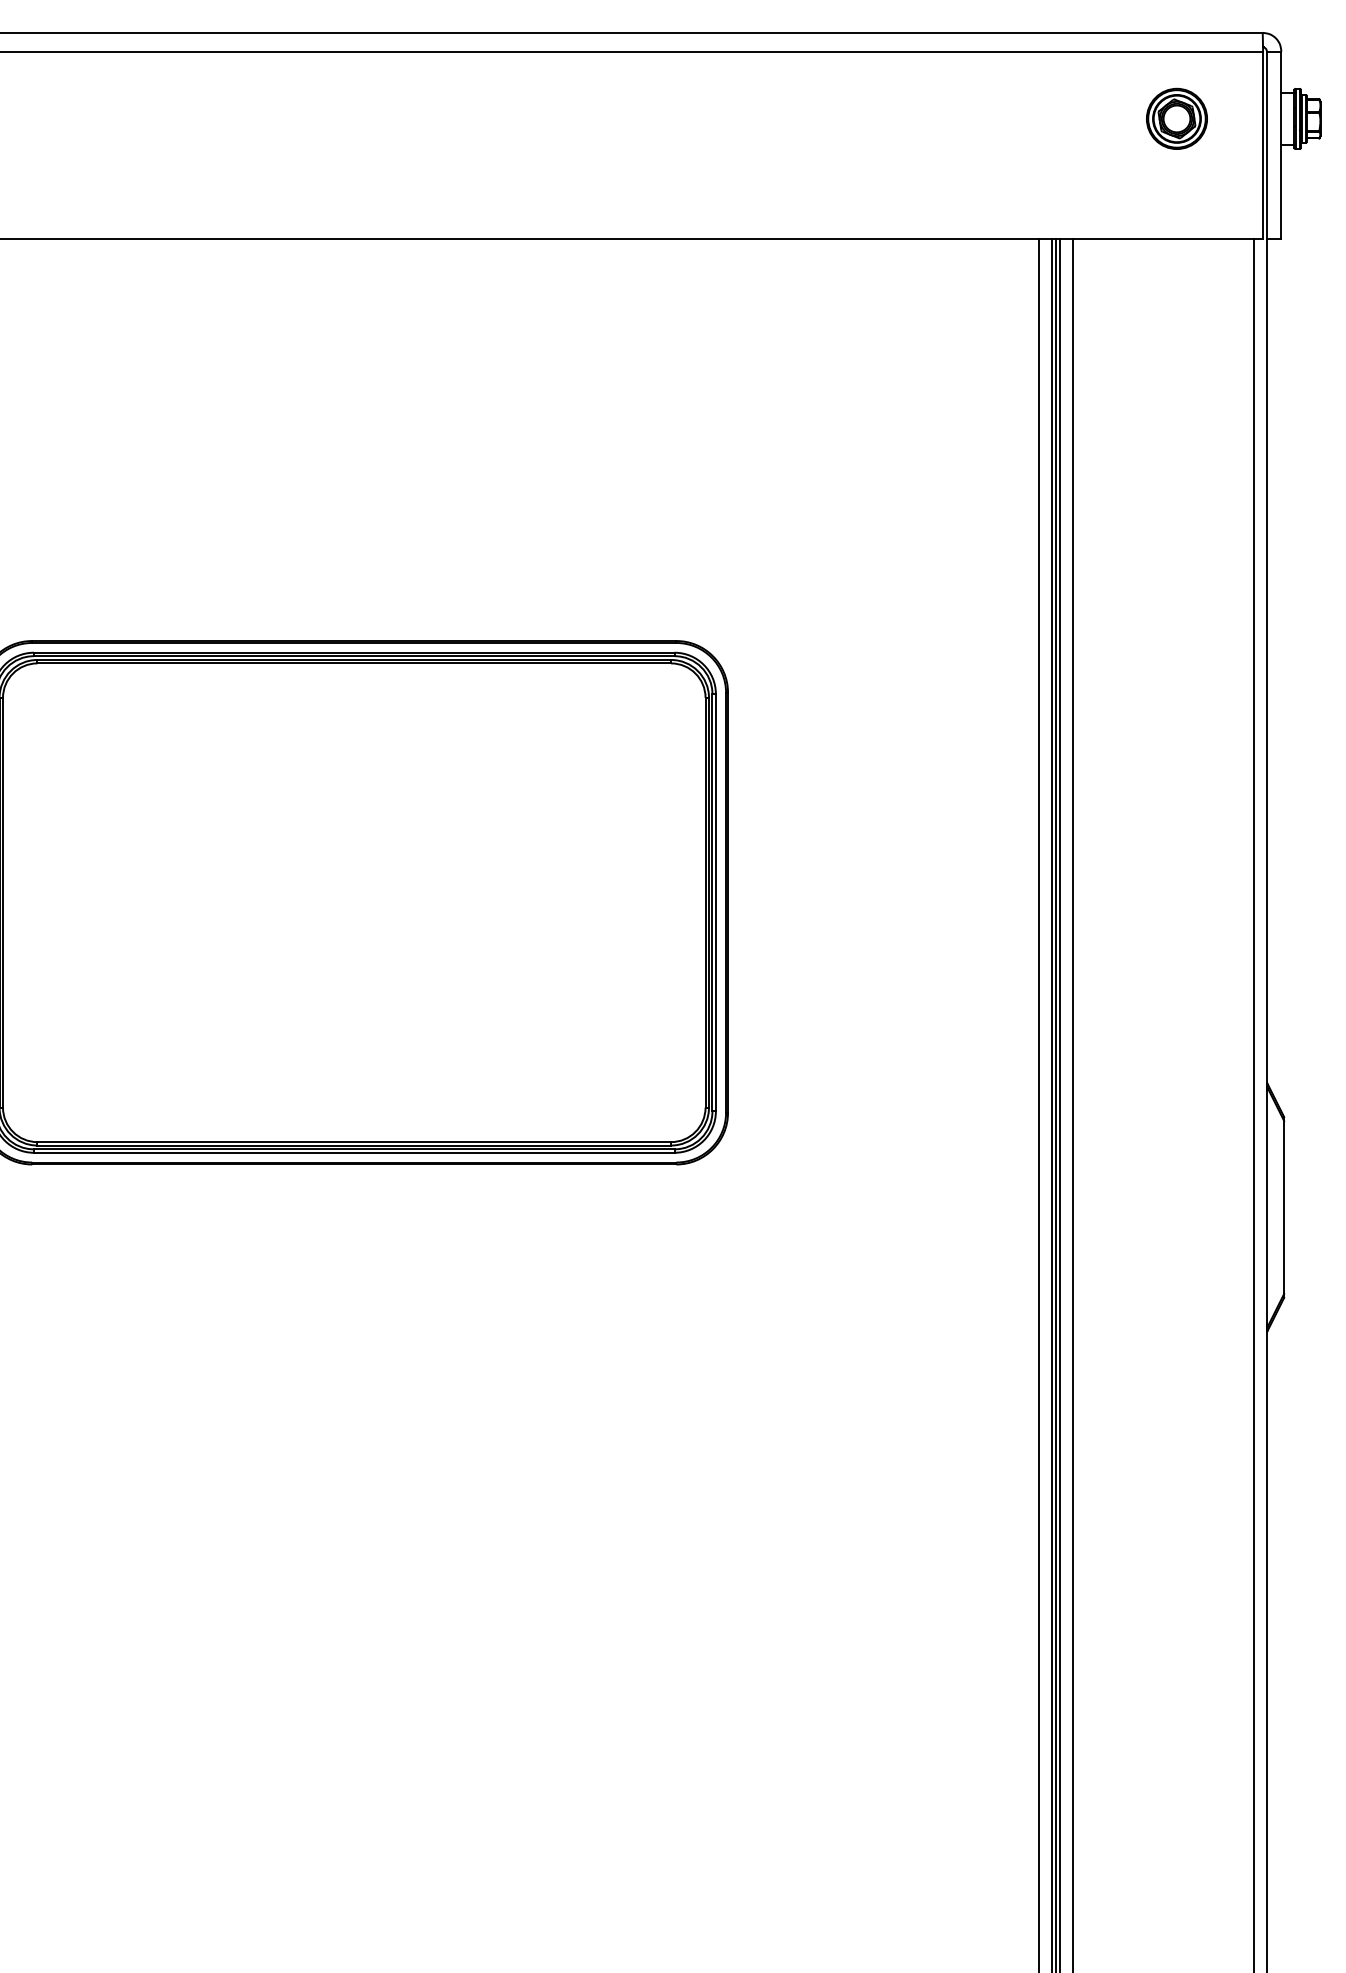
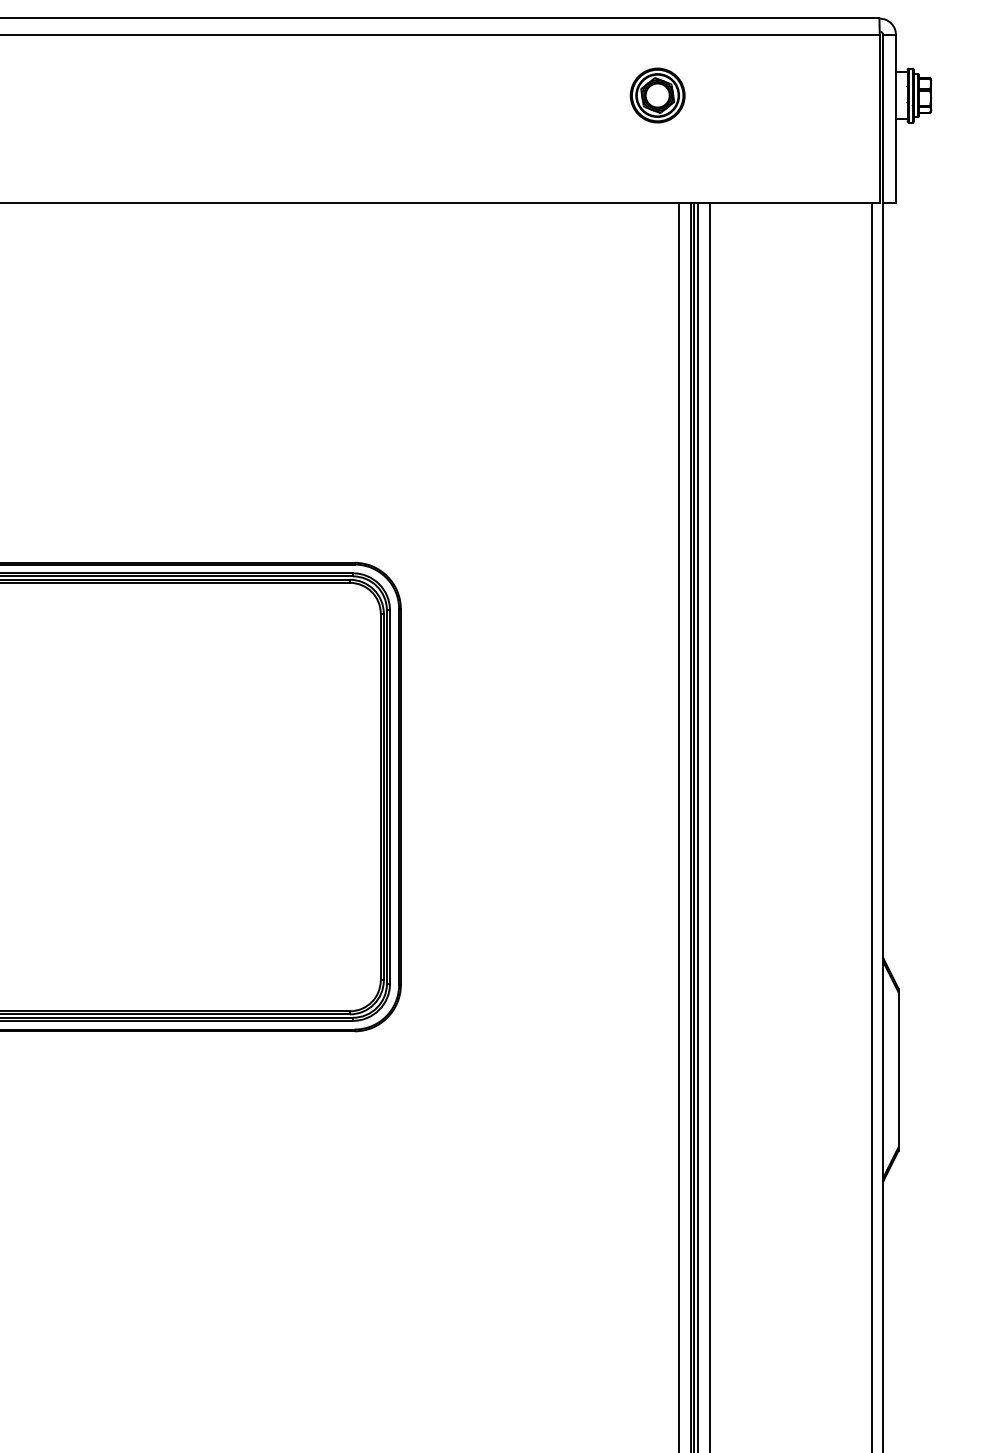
part: (1176, 118) -> (657, 95), moved

